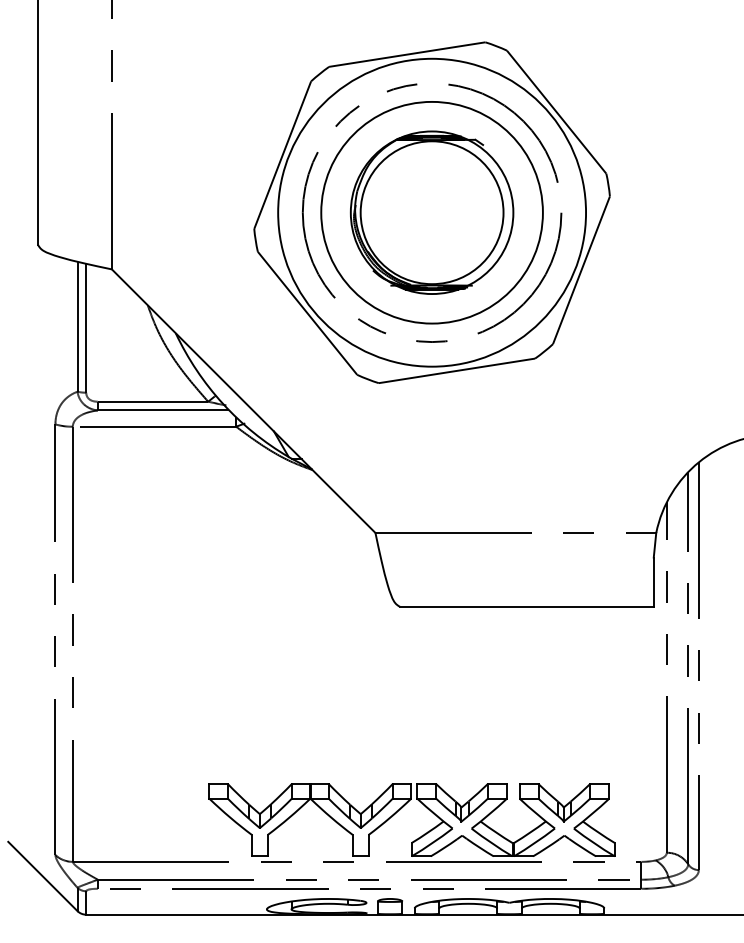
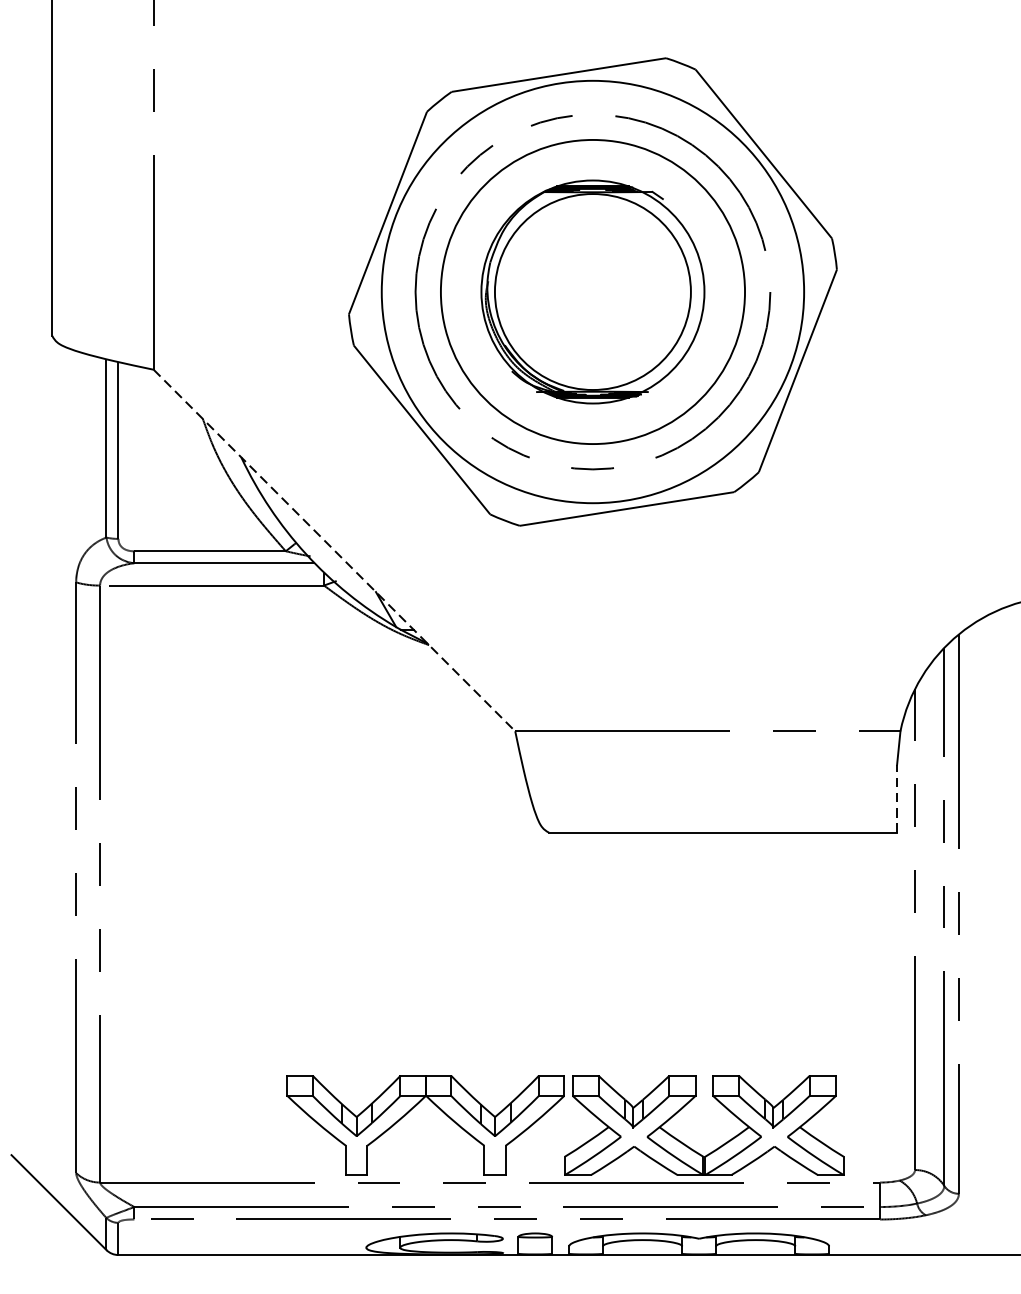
line: (244, 401) -> (335, 550), solid -> dashed
line: (653, 582) -> (896, 799), solid -> dashed

